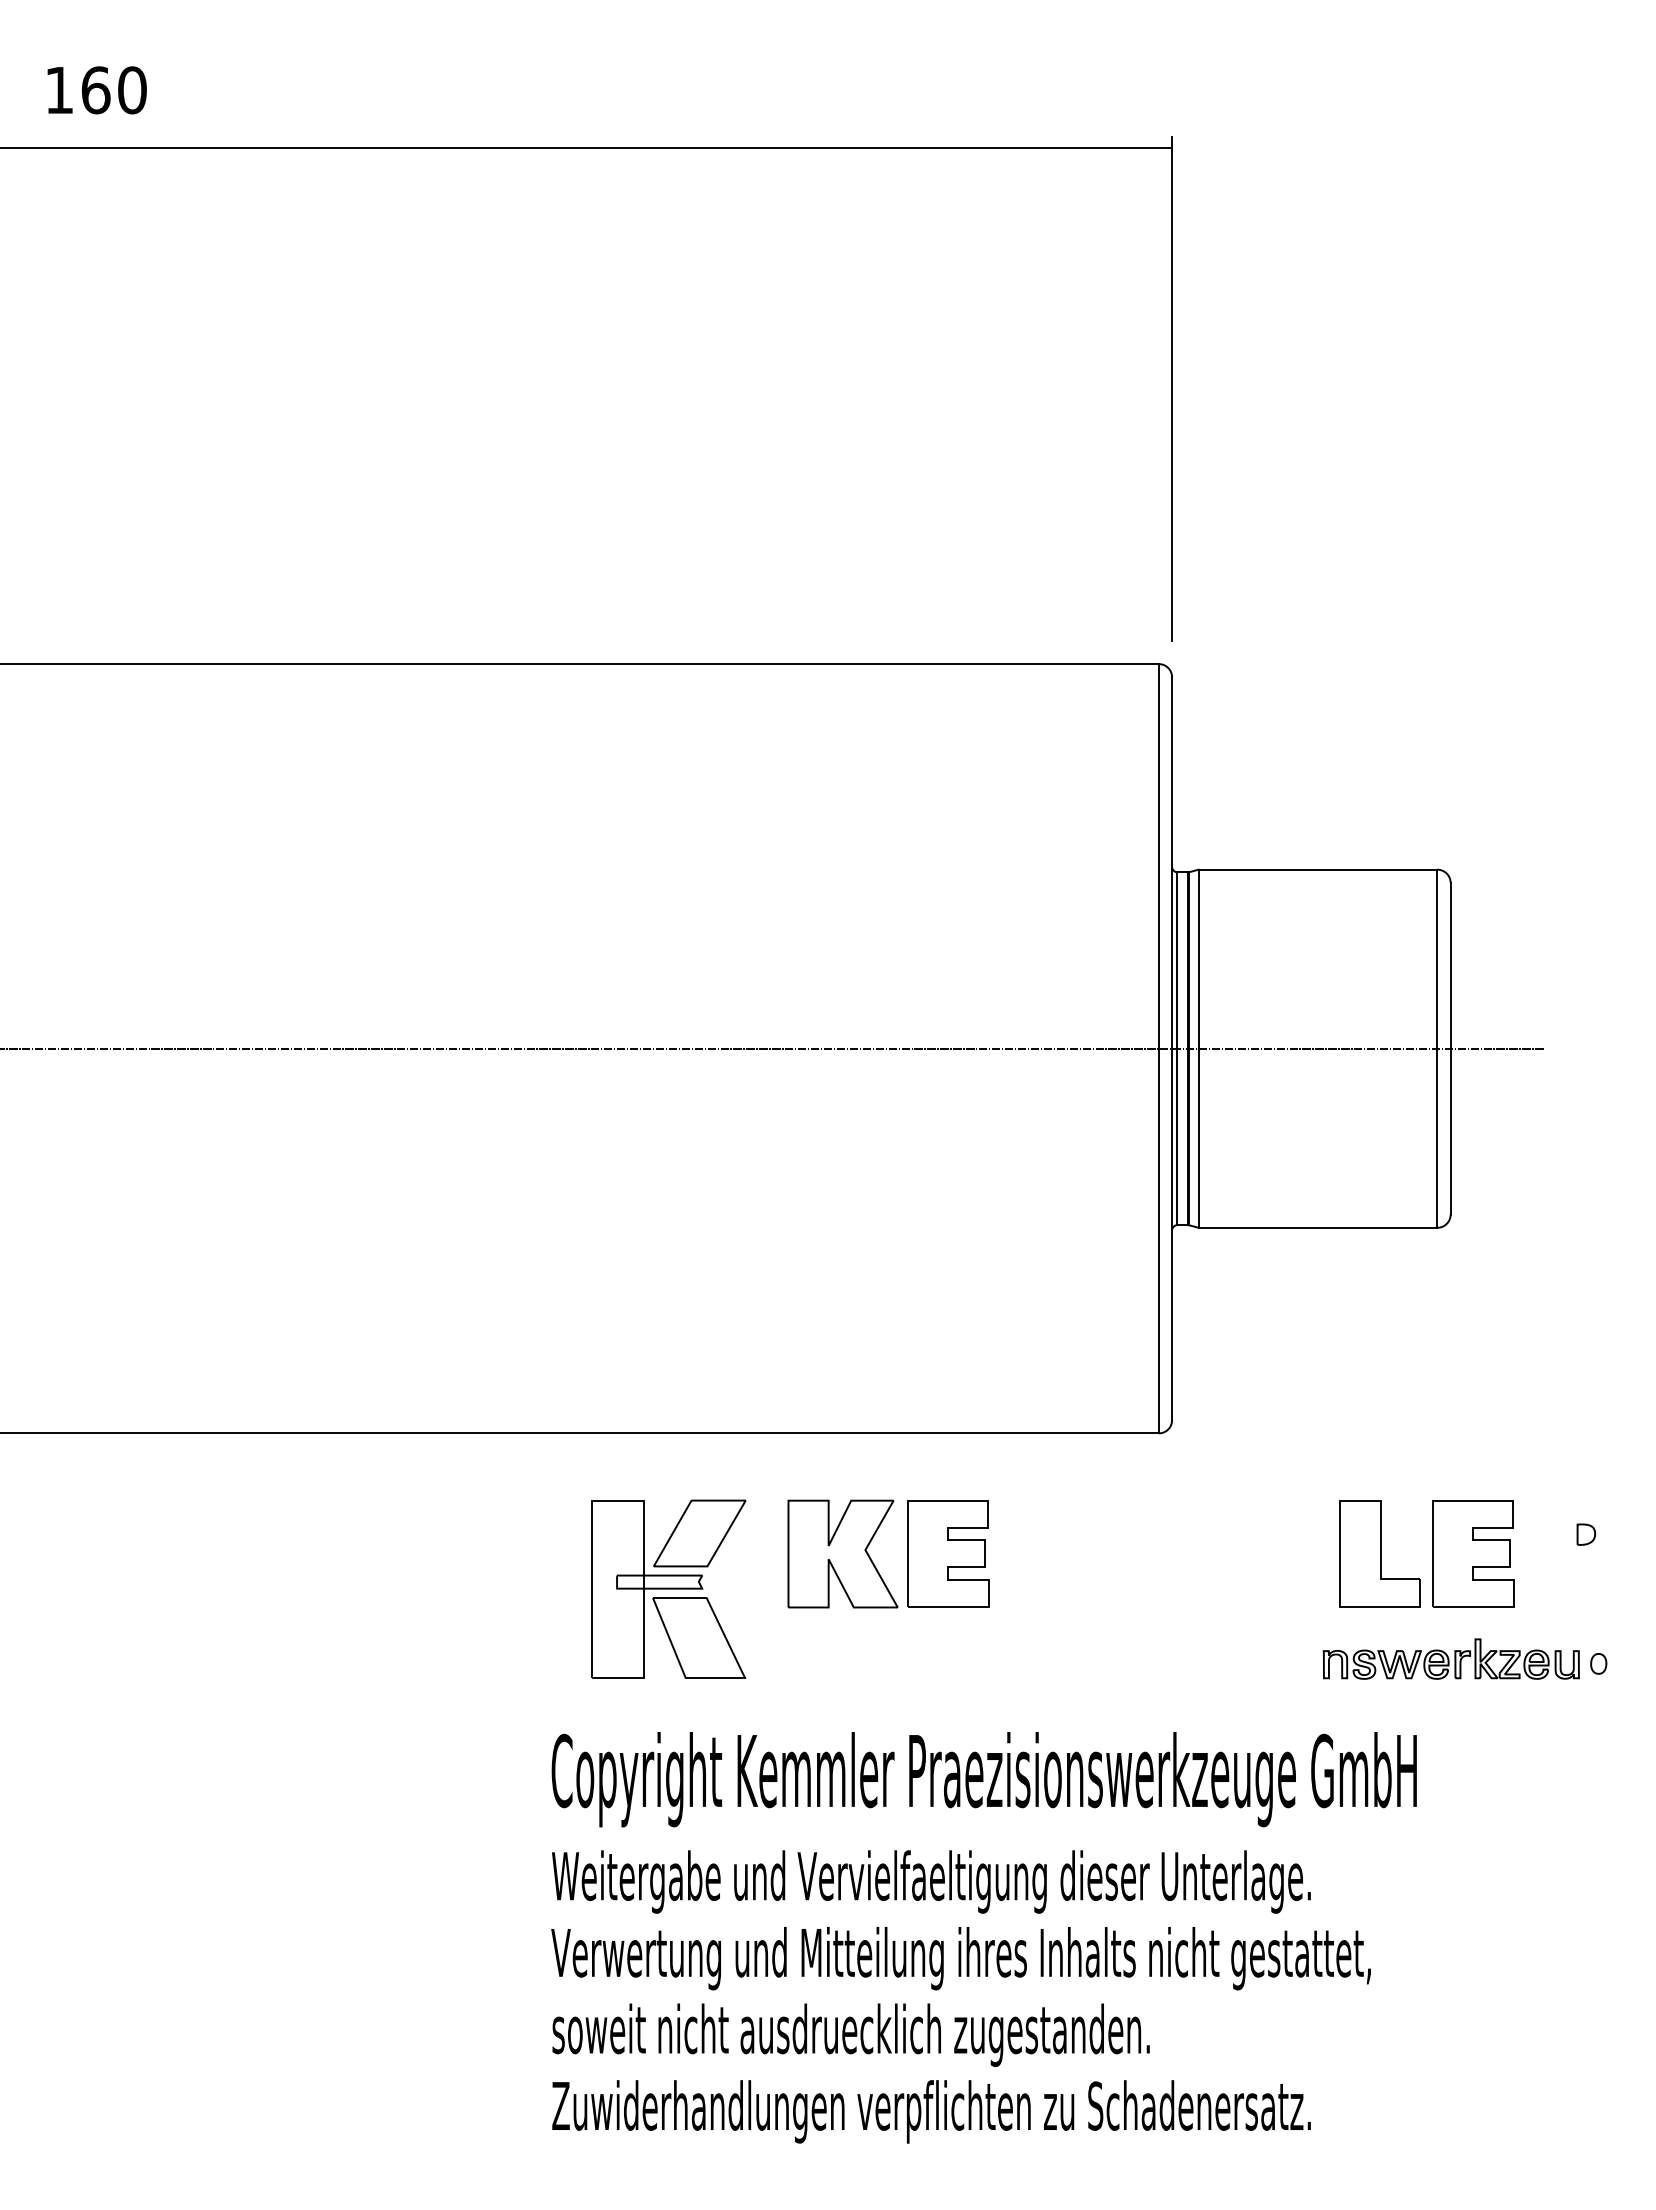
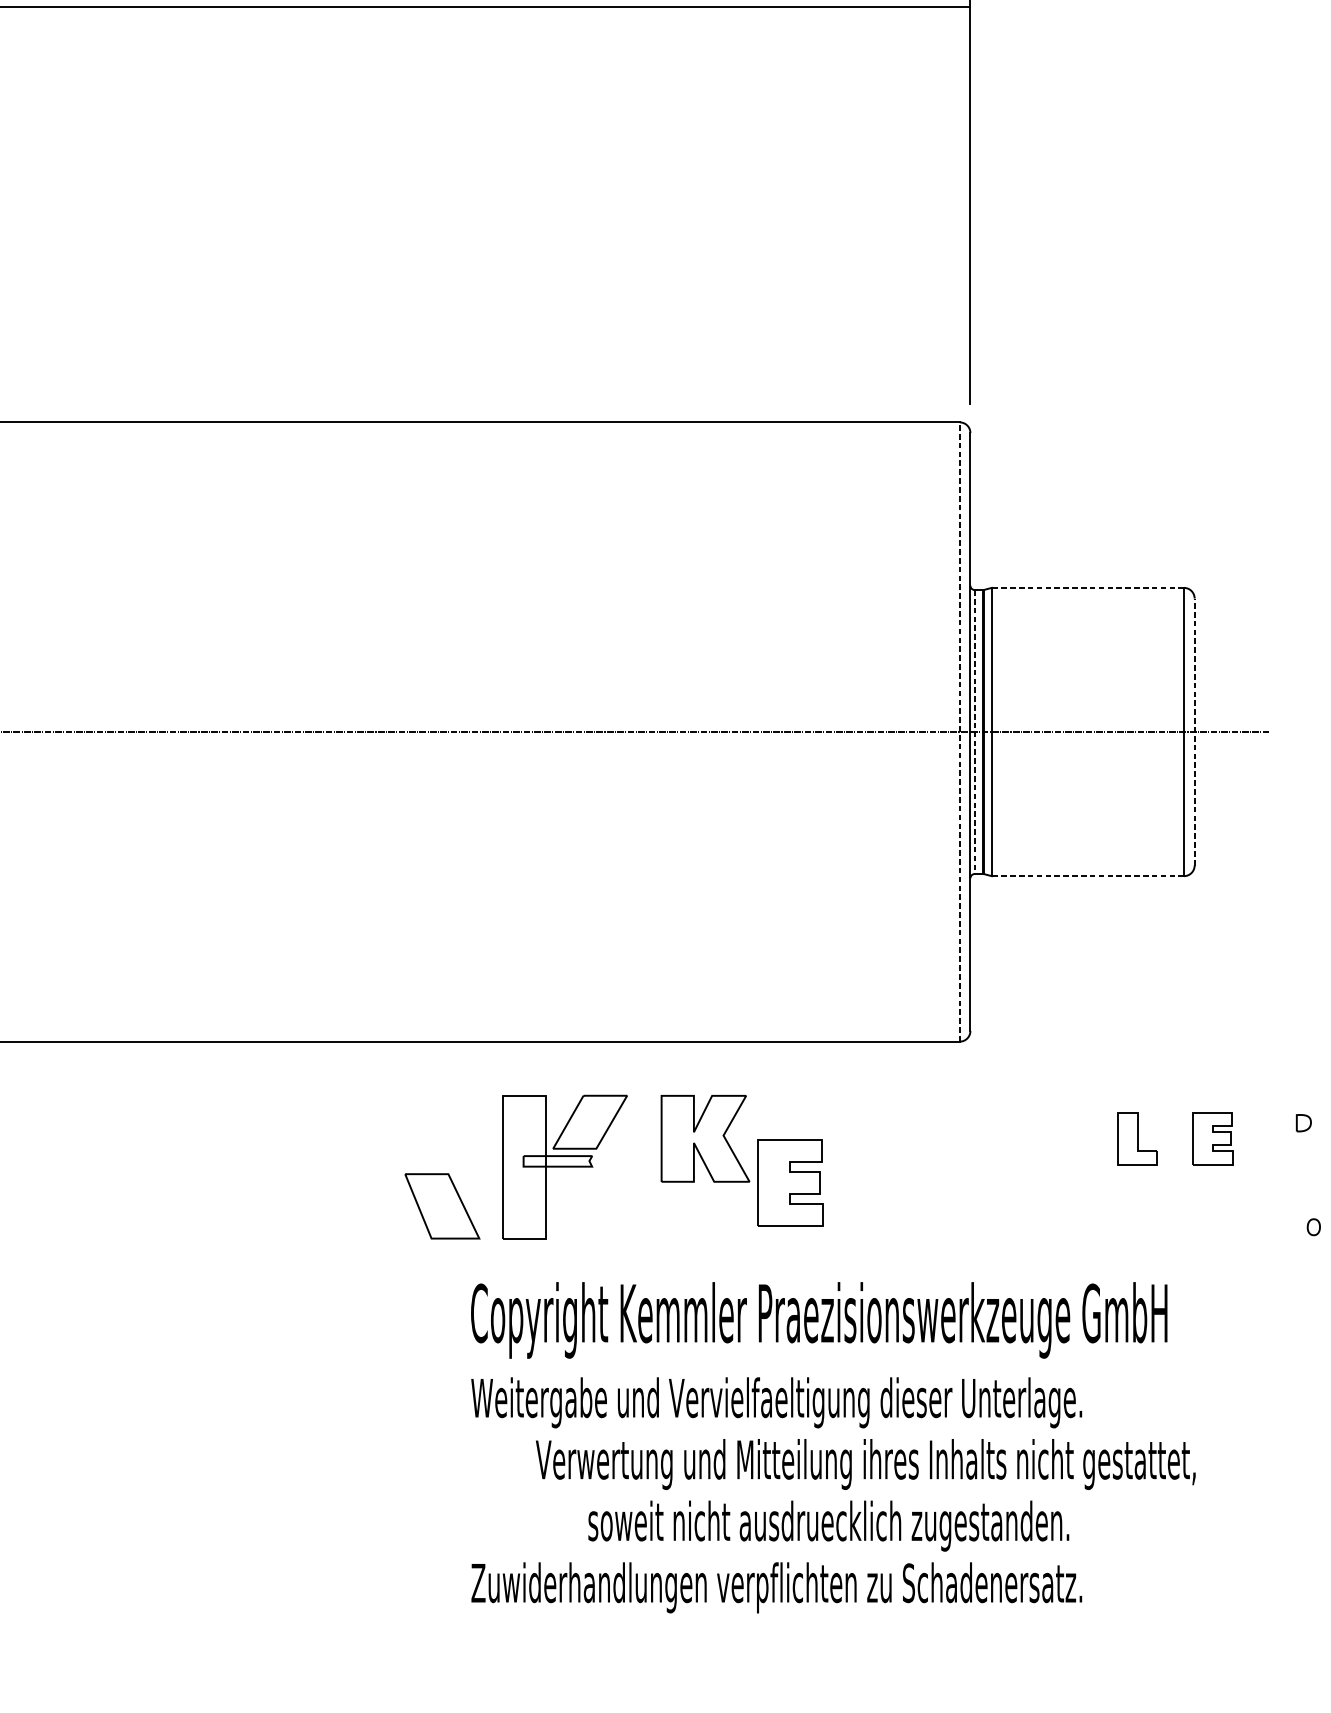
line: (1317, 869) -> (1087, 587), solid -> dashed
line: (1158, 1048) -> (959, 731), solid -> dashed
line: (1450, 1048) -> (1194, 731), solid -> dashed
line: (1177, 1049) -> (974, 732), solid -> dashed
line: (1317, 1227) -> (1087, 875), solid -> dashed
part: (948, 1553) -> (790, 1182), moved
part: (1379, 1553) -> (1137, 1138), size x0.6
part: (1473, 1553) -> (1213, 1138), size x0.6
part: (699, 1637) -> (442, 1205), moved
part: (1450, 1658) -> (1194, 1222), removed
text: (960, 1958) -> (865, 1464), moved
text: (850, 2034) -> (828, 1525), moved

